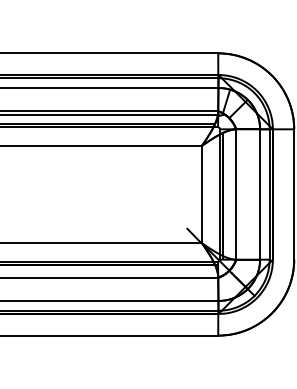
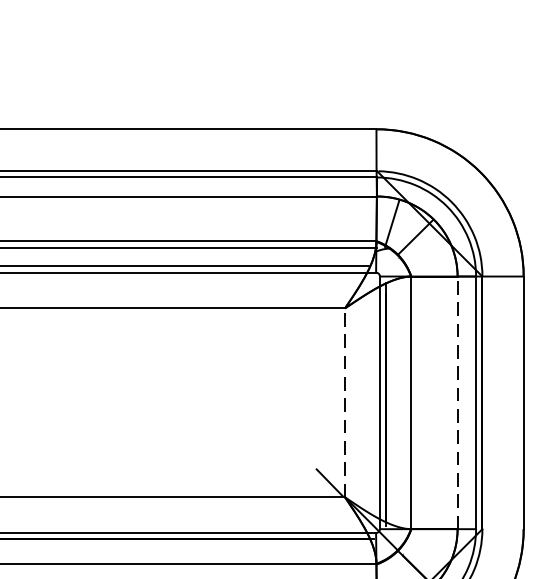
line: (202, 194) -> (345, 402), solid -> dashed
line: (260, 194) -> (458, 402), solid -> dashed

